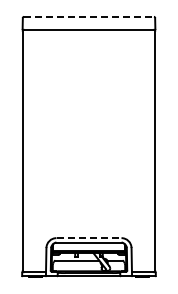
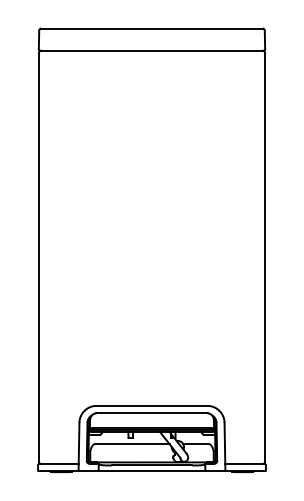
line: (89, 16) -> (152, 27), dashed -> solid
line: (89, 238) -> (152, 406), dashed -> solid

